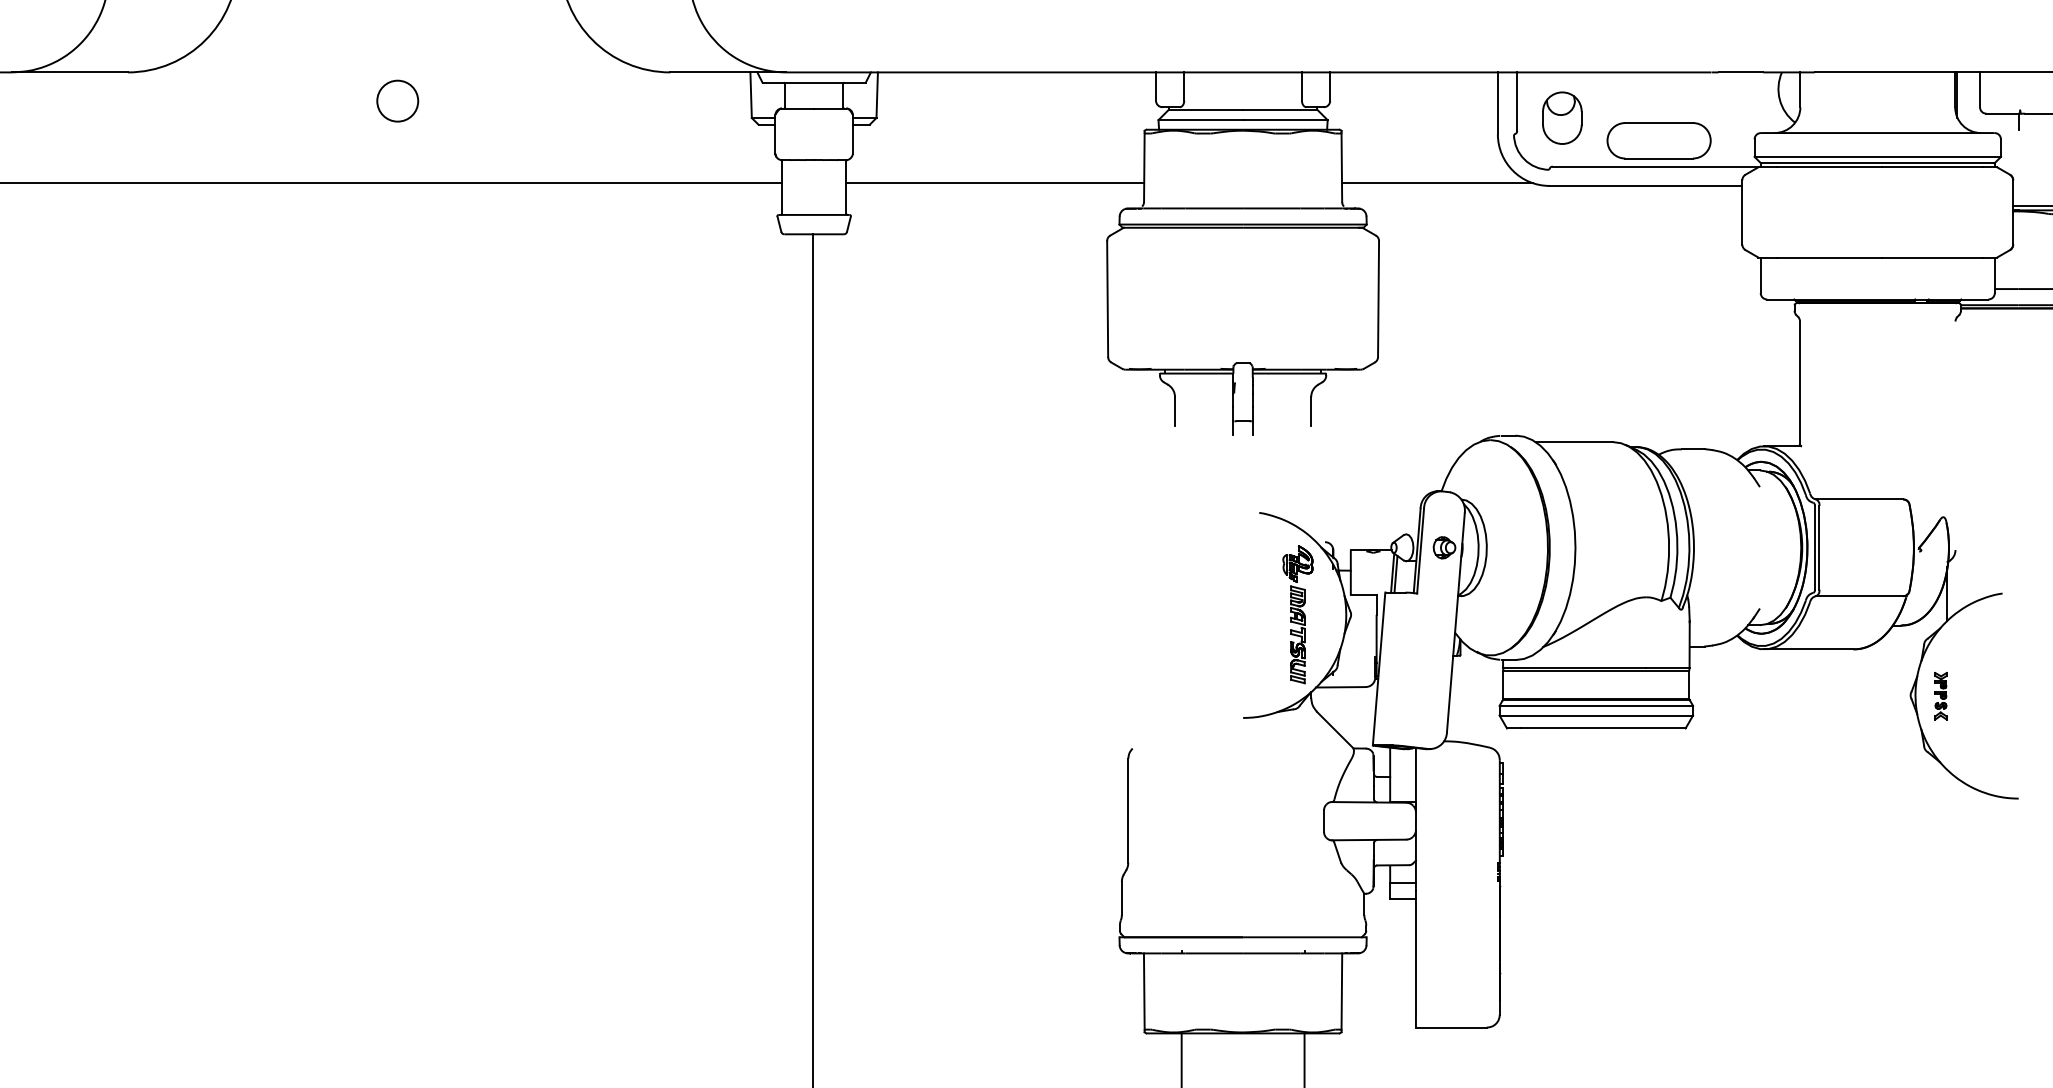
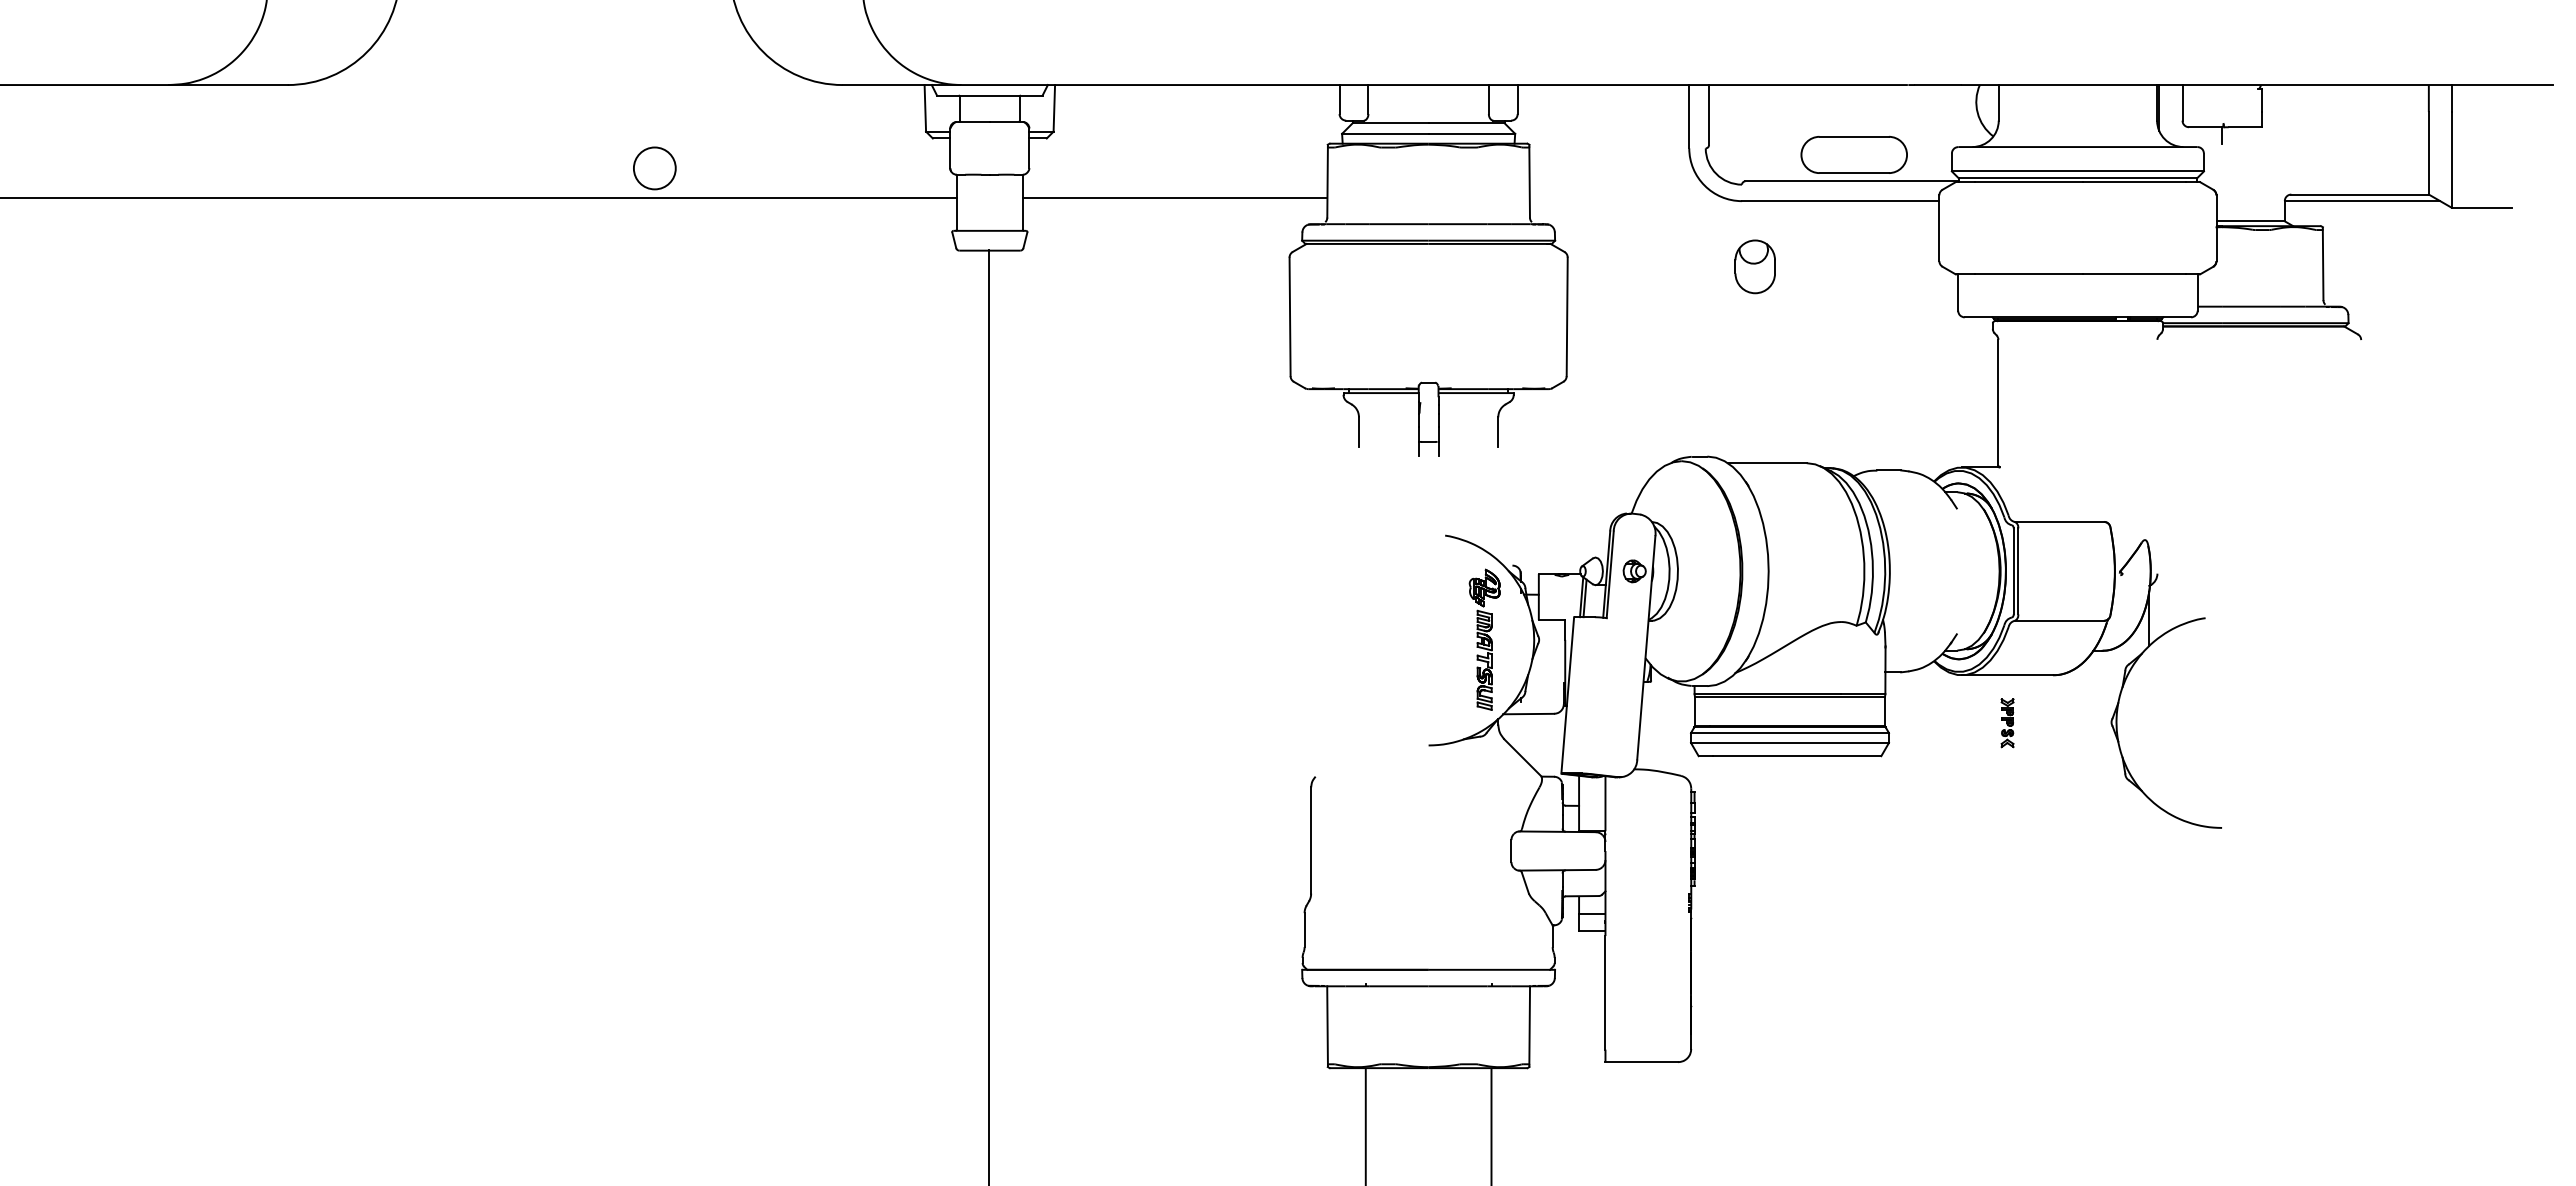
circle: (397, 101) -> (654, 168), moved
part: (1561, 117) -> (1754, 266), moved
line: (1436, 183) -> (1626, 198), removed
part: (1940, 696) -> (2007, 723), moved

